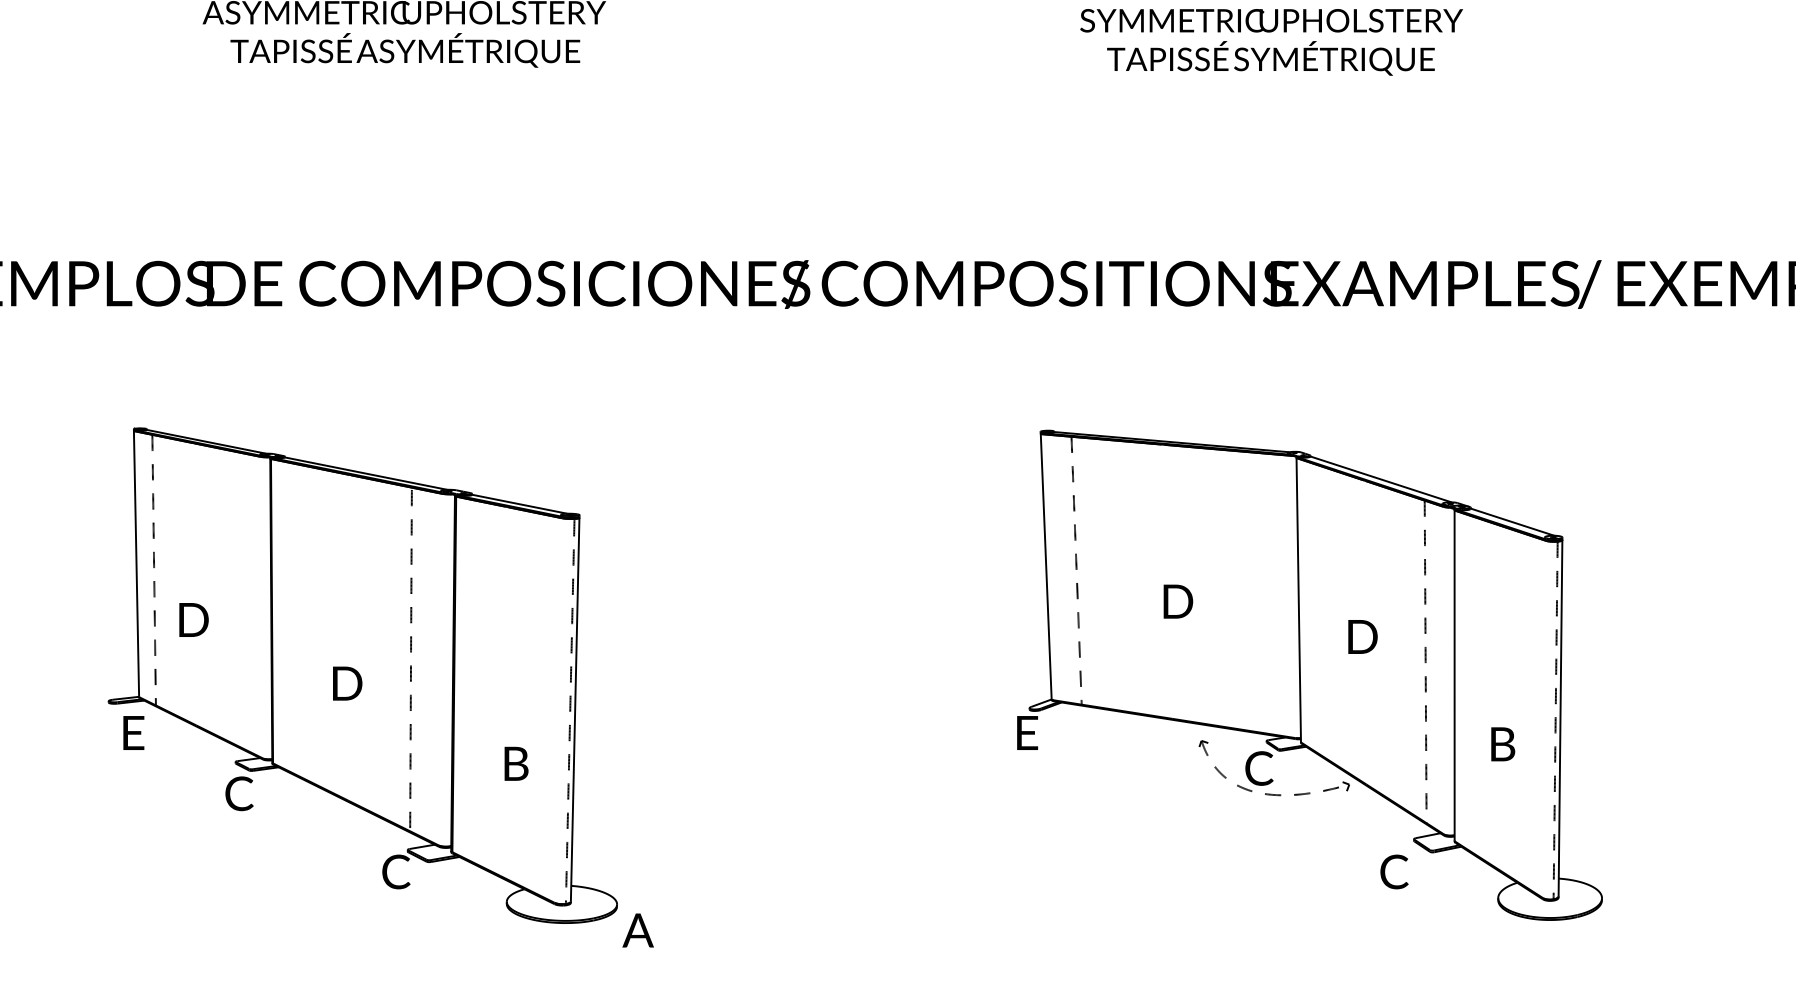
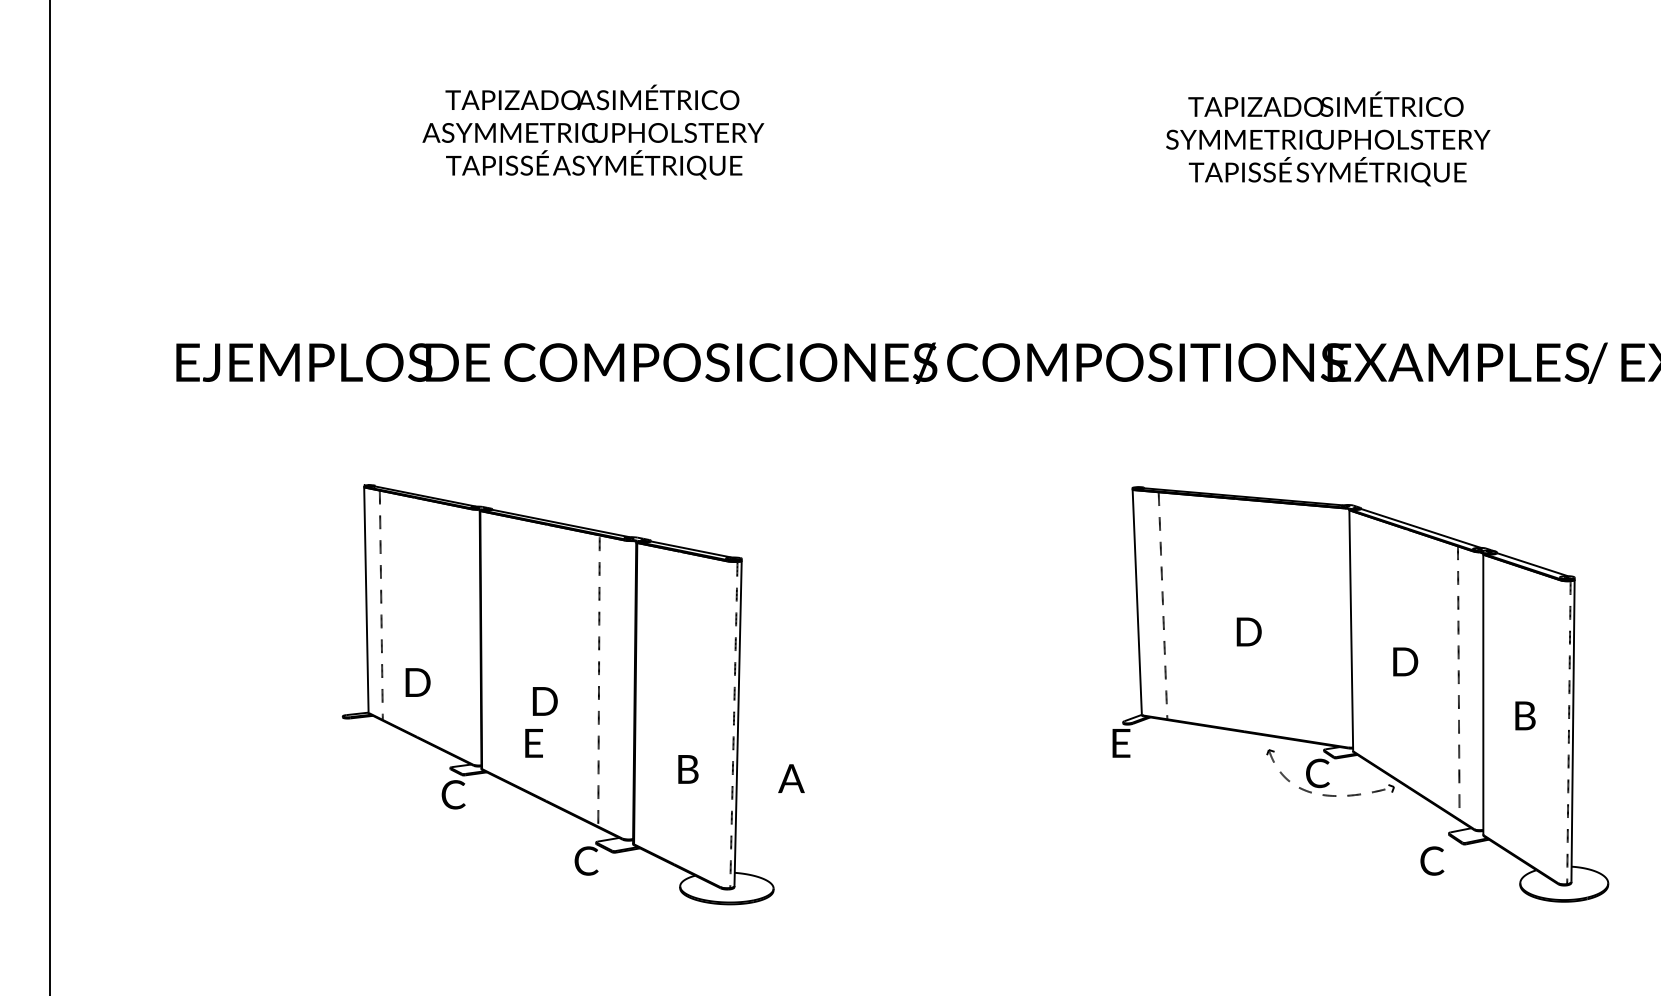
text: (193, 619) -> (417, 682), moved
text: (133, 733) -> (533, 743), moved
text: (1503, 743) -> (1525, 715), moved
text: (638, 930) -> (791, 778), moved

